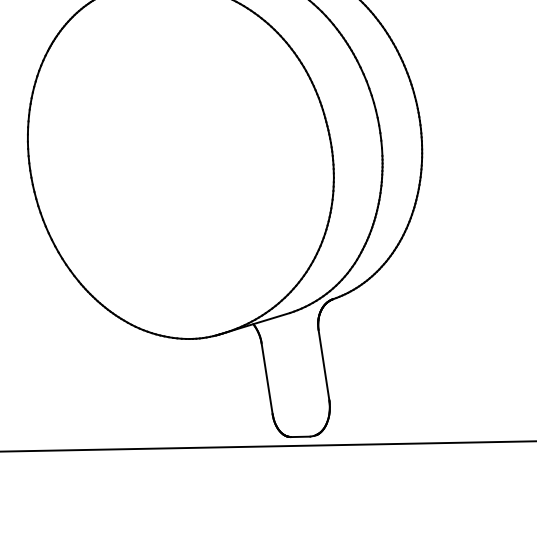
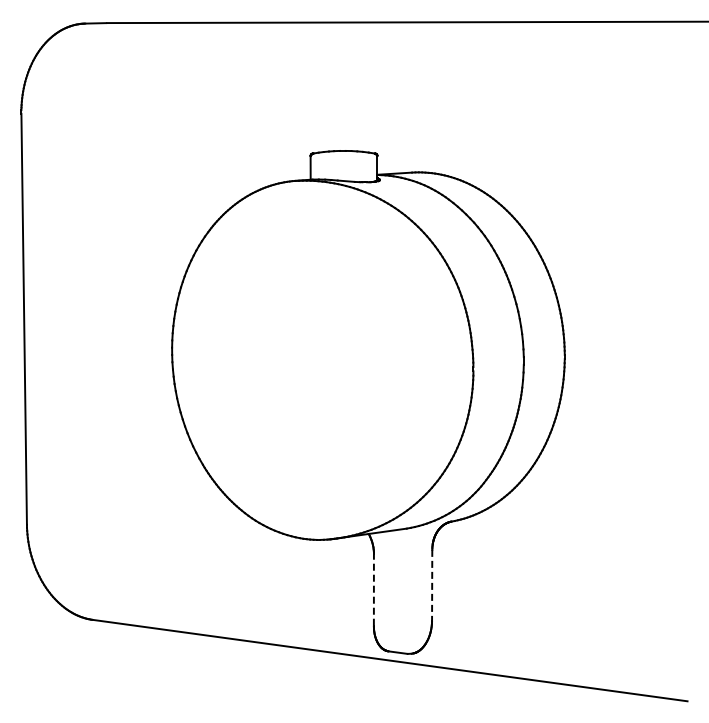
line: (324, 365) -> (432, 585), solid -> dashed
line: (266, 378) -> (373, 589), solid -> dashed

